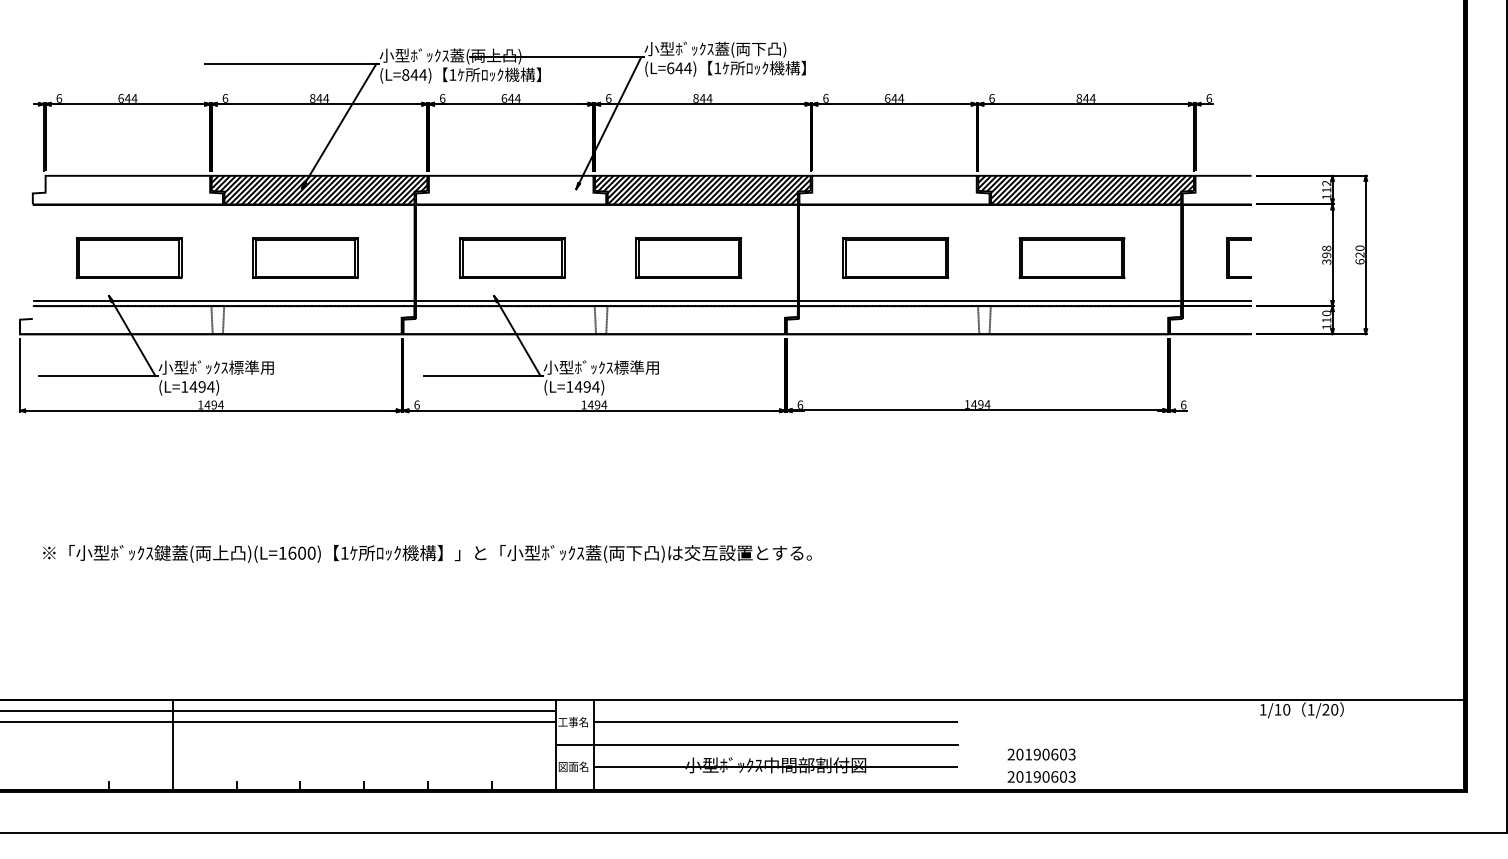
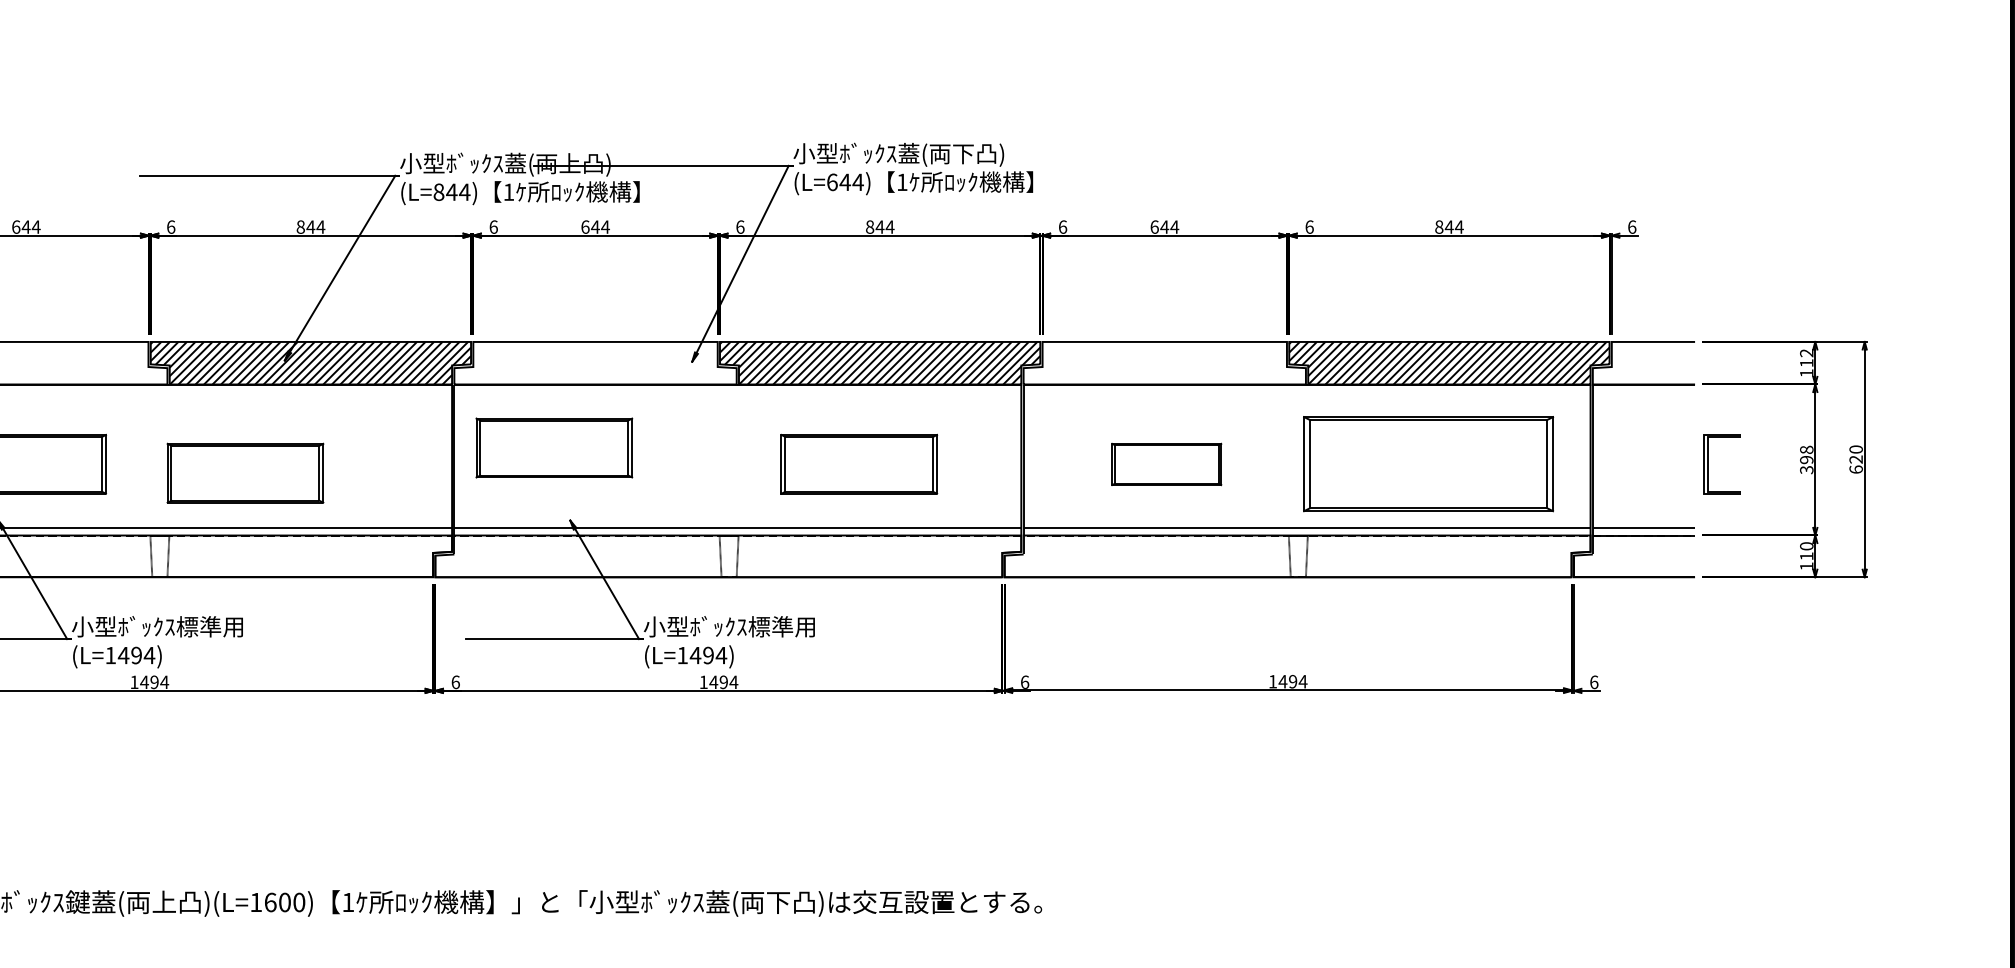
part: (305, 257) -> (245, 472), moved
part: (512, 257) -> (554, 446), moved
part: (1229, 257) -> (1708, 463), moved
part: (895, 258) -> (1166, 464), size x0.7
part: (1071, 258) -> (1427, 464), size x1.6

